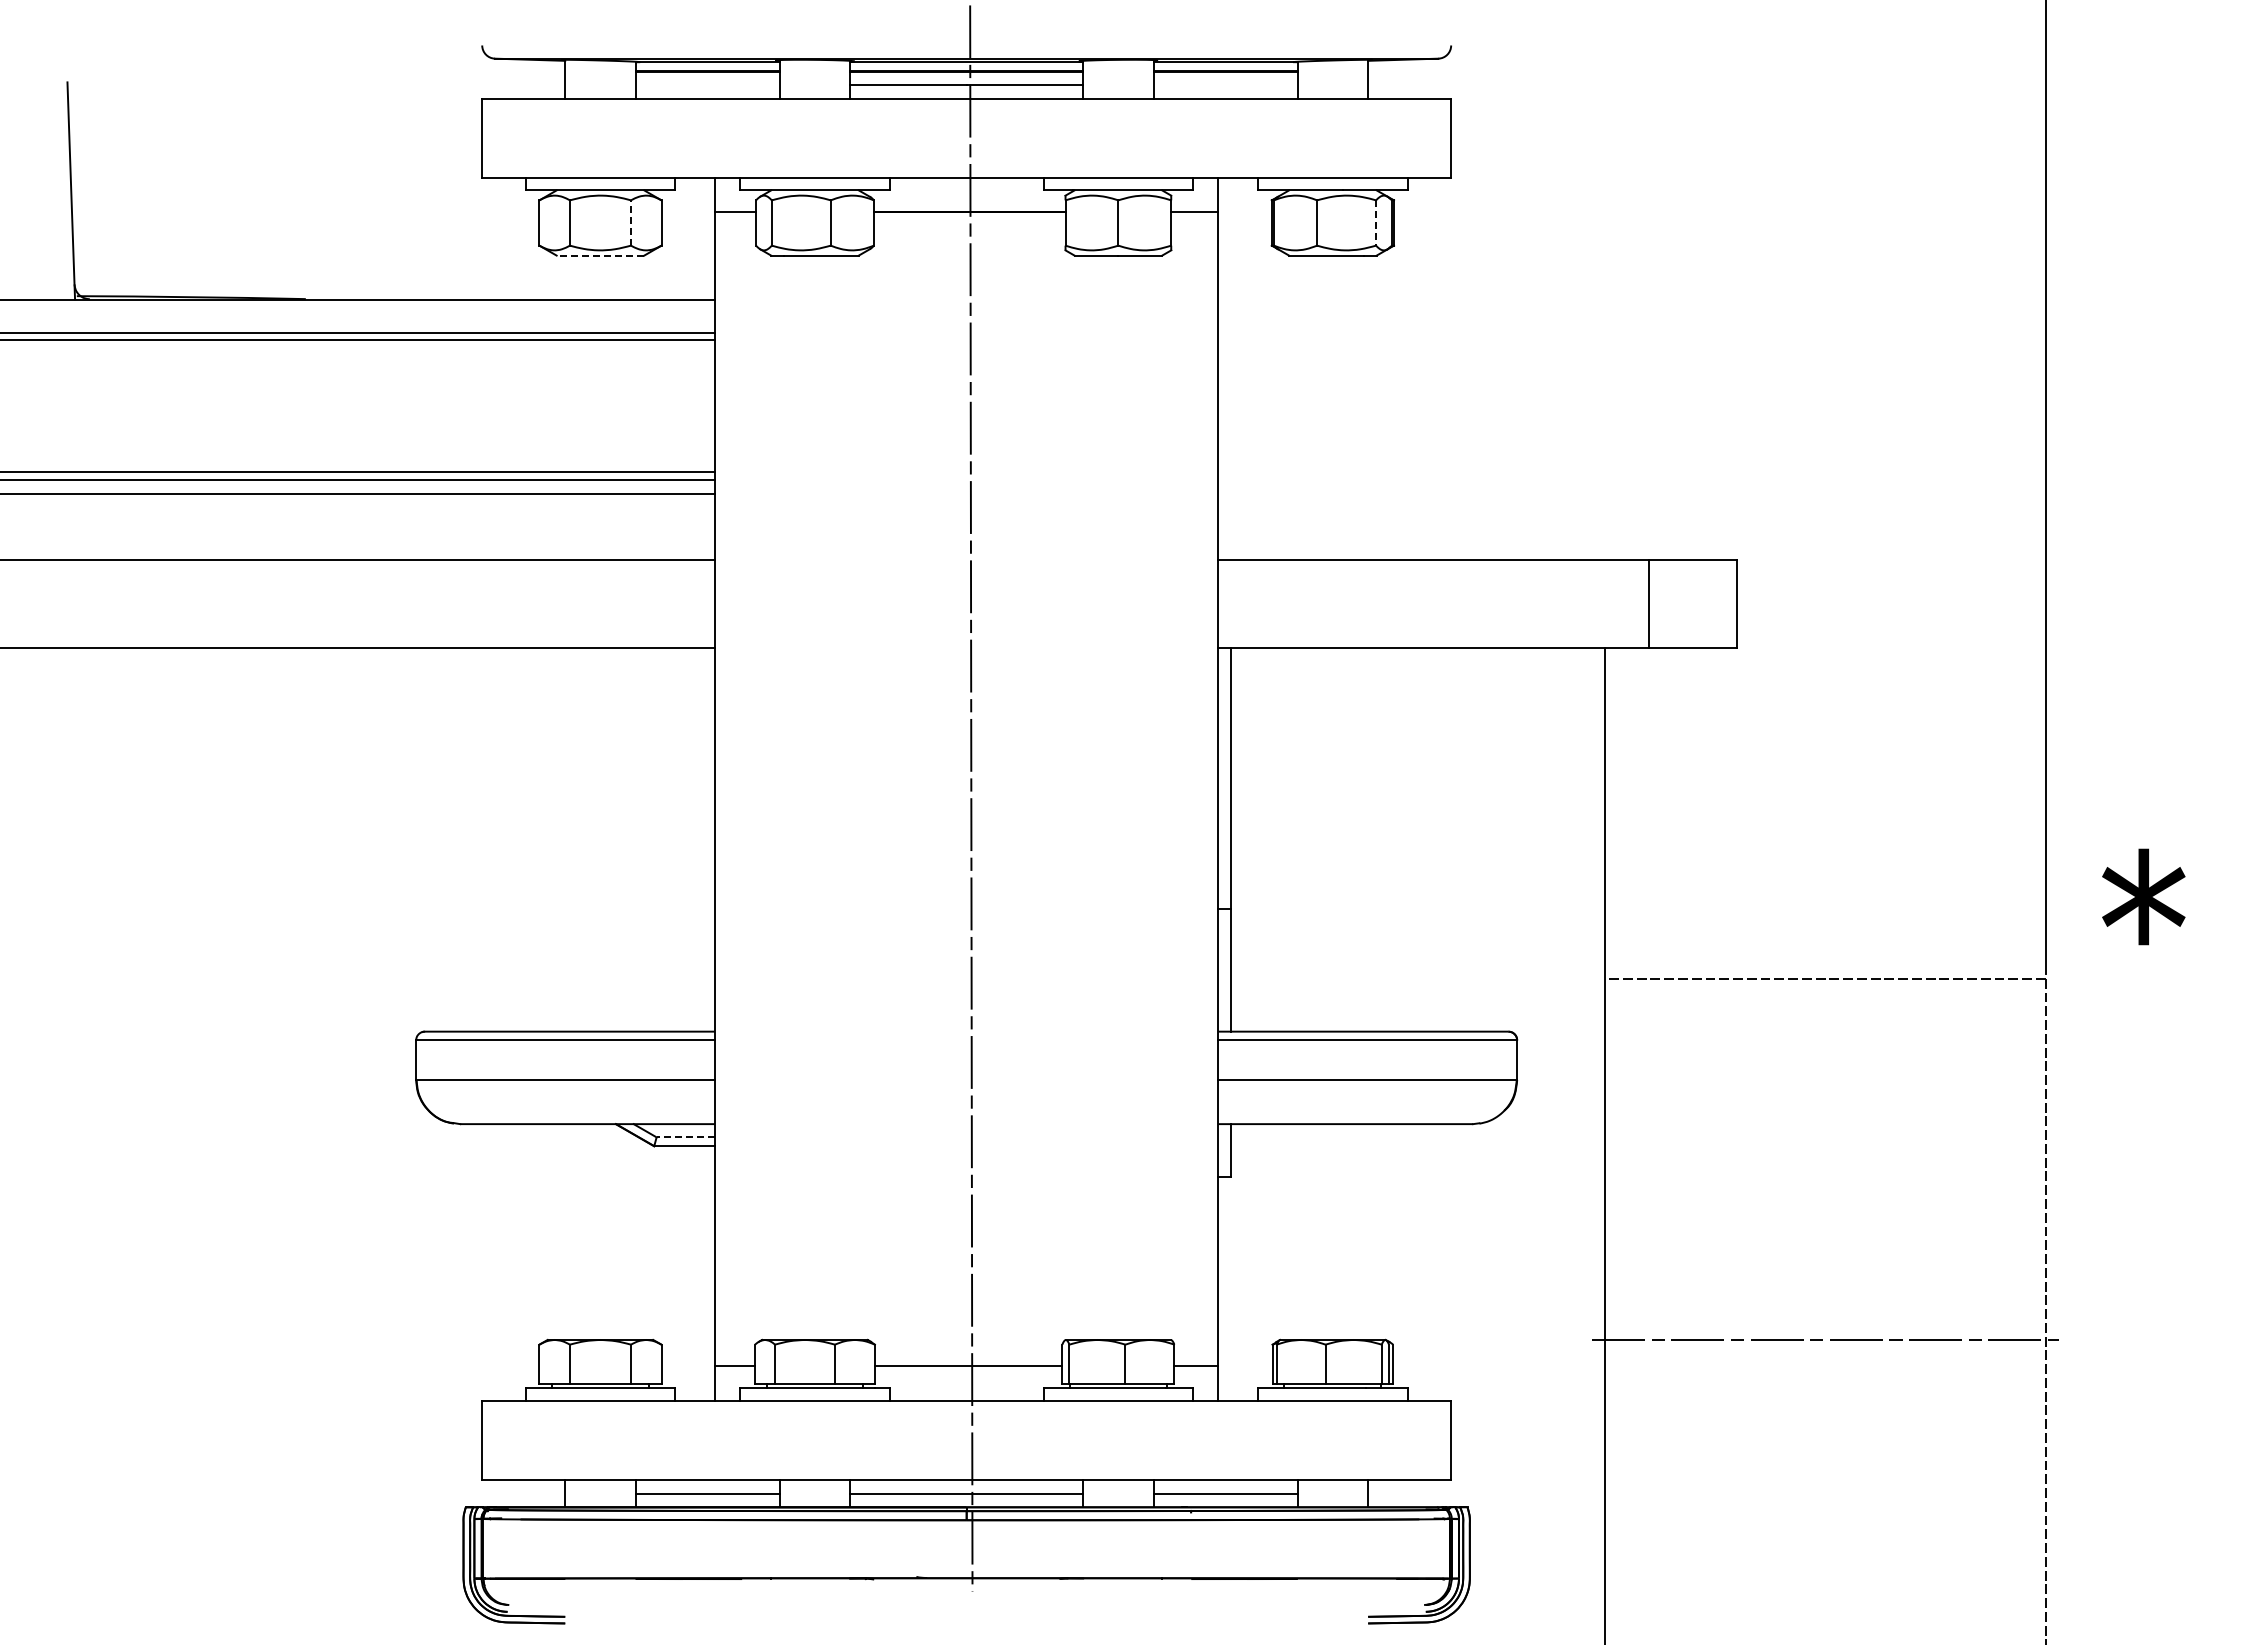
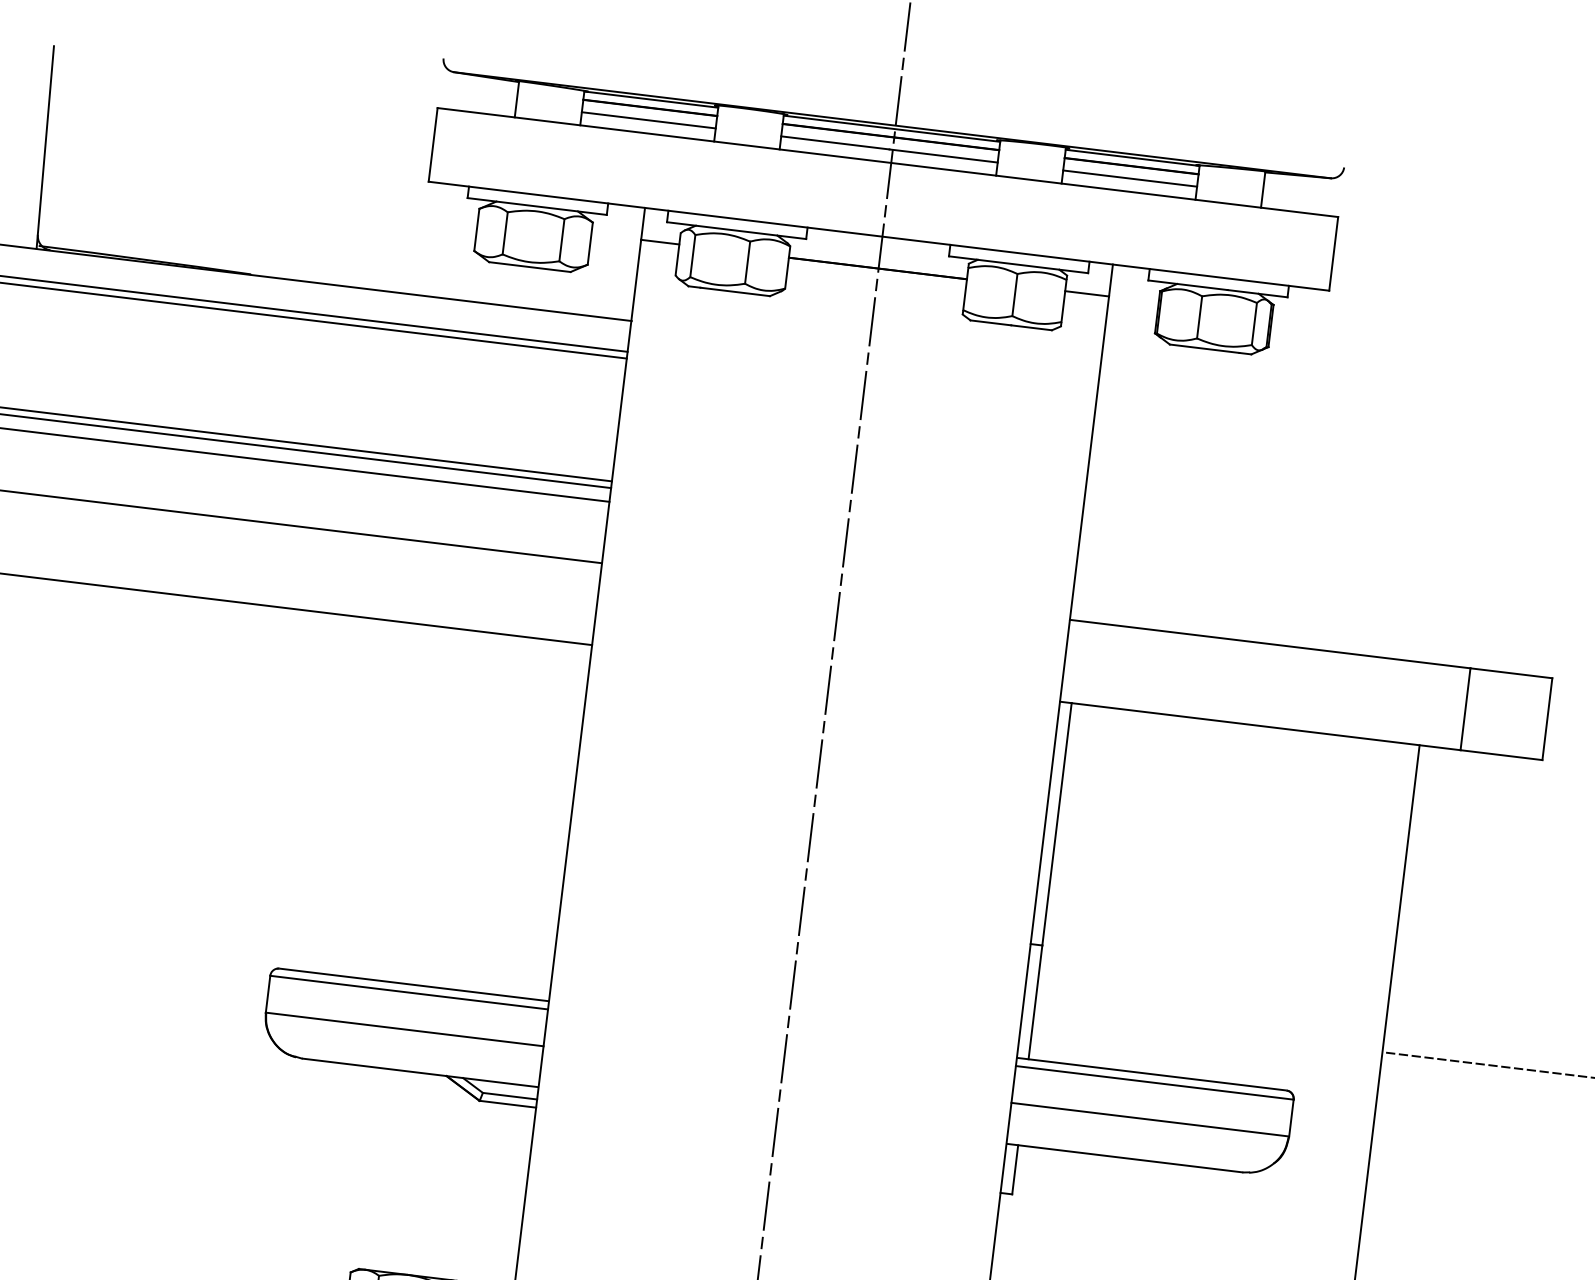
line: (707, 84) -> (648, 120), added
line: (1225, 84) -> (1130, 178), added
line: (631, 223) -> (562, 240), dashed -> solid
line: (1376, 223) -> (1254, 324), dashed -> solid
line: (600, 255) -> (529, 266), dashed -> solid
line: (685, 1137) -> (509, 1096), dashed -> solid

